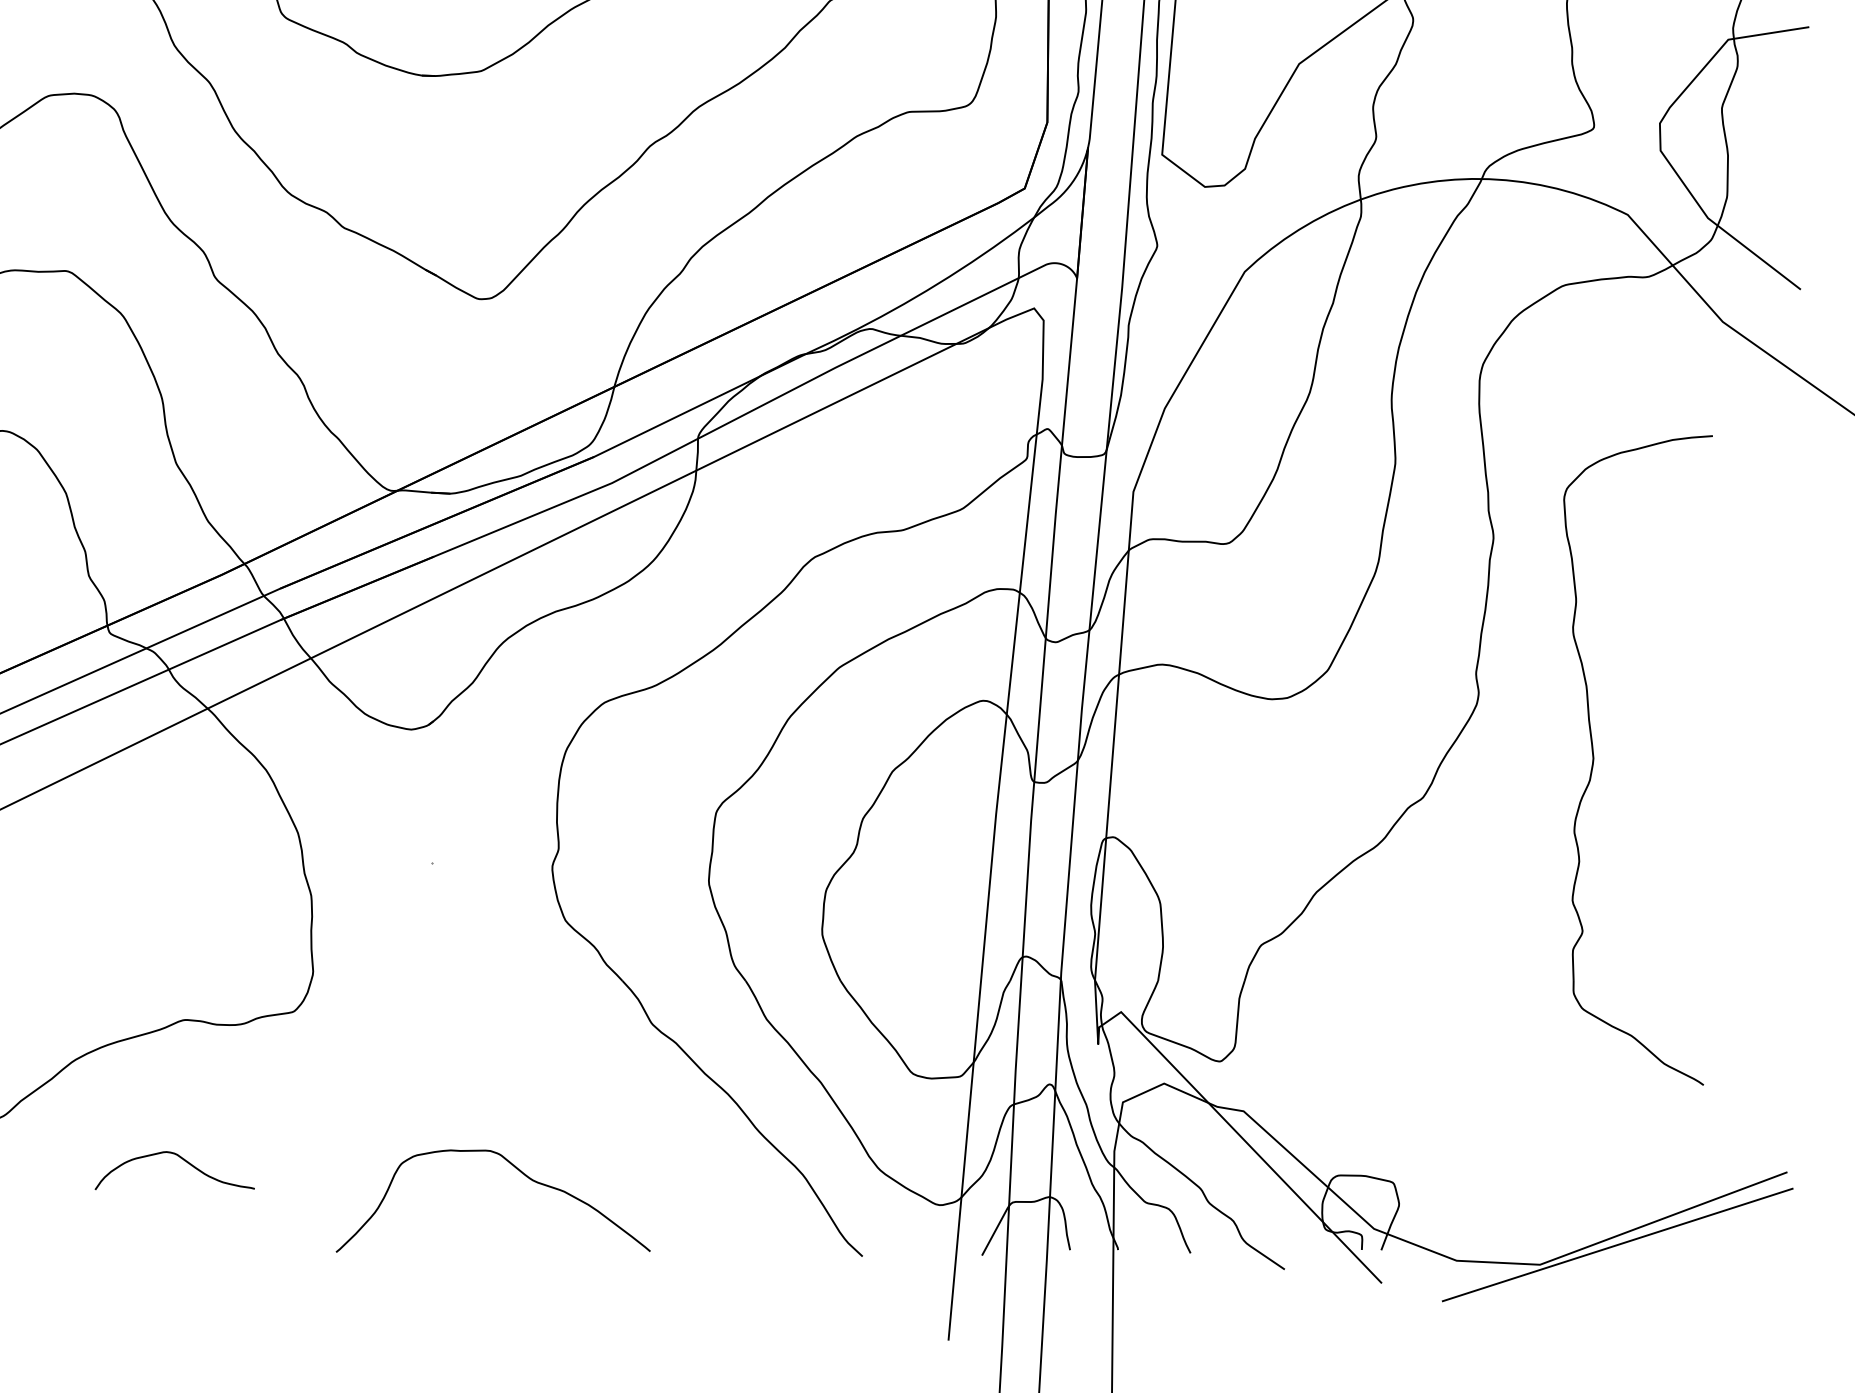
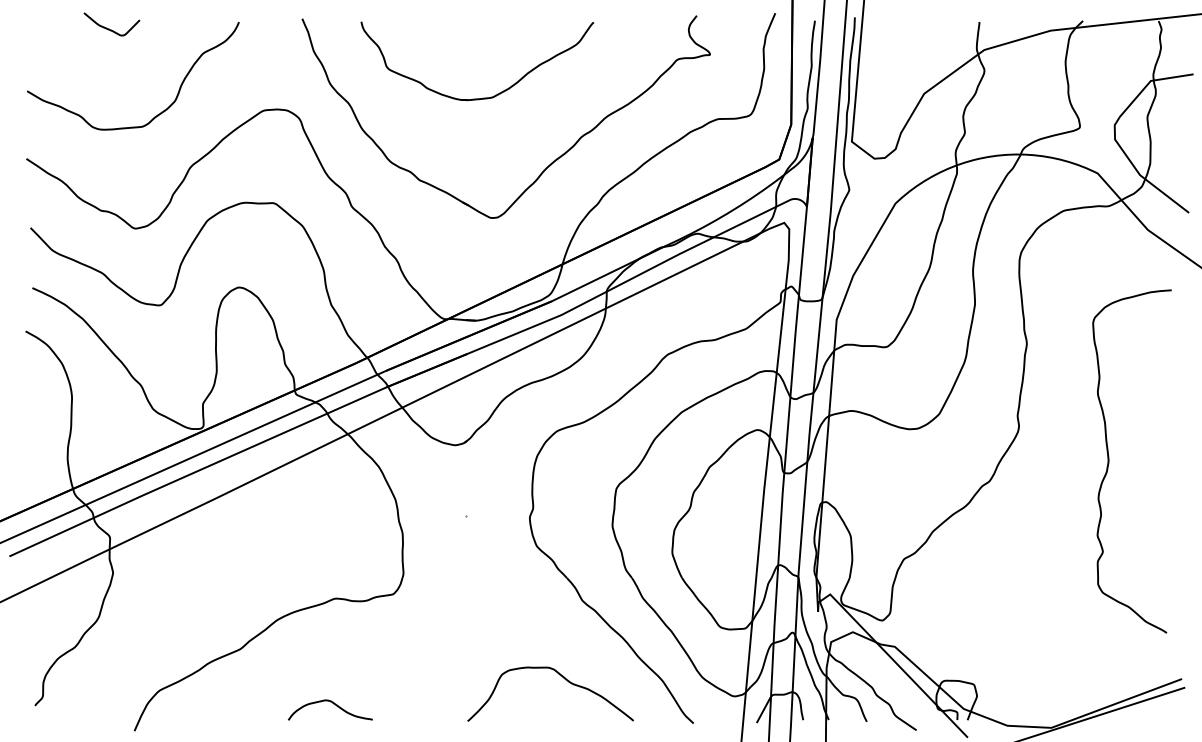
part: (1595, 760) -> (1109, 461), moved
curve: (180, 1159) -> (333, 704), moved
curve: (519, 1173) -> (564, 679), moved

